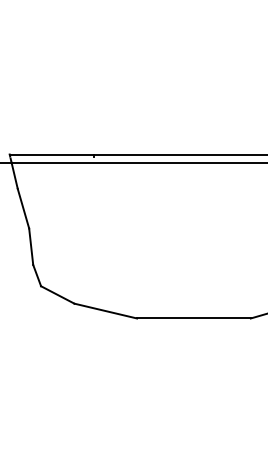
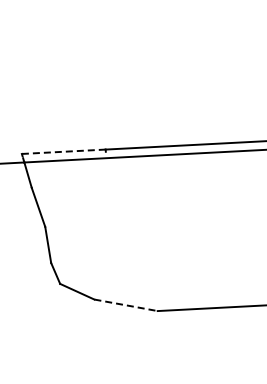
line: (51, 154) -> (63, 151), solid -> dashed
line: (106, 311) -> (126, 305), solid -> dashed

